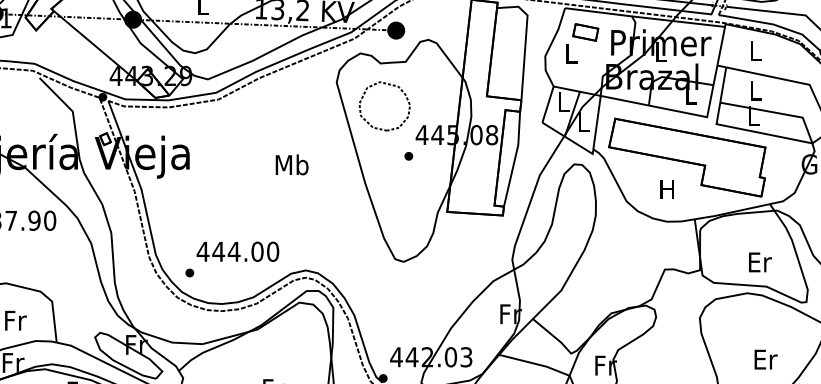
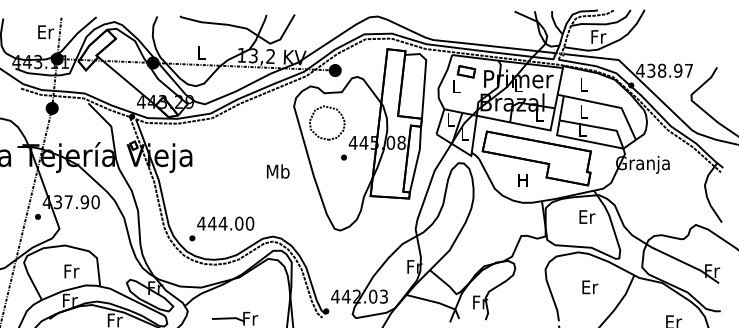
text: (292, 164) -> (278, 171), moved
text: (760, 261) -> (587, 216), moved
text: (766, 359) -> (590, 287), moved

